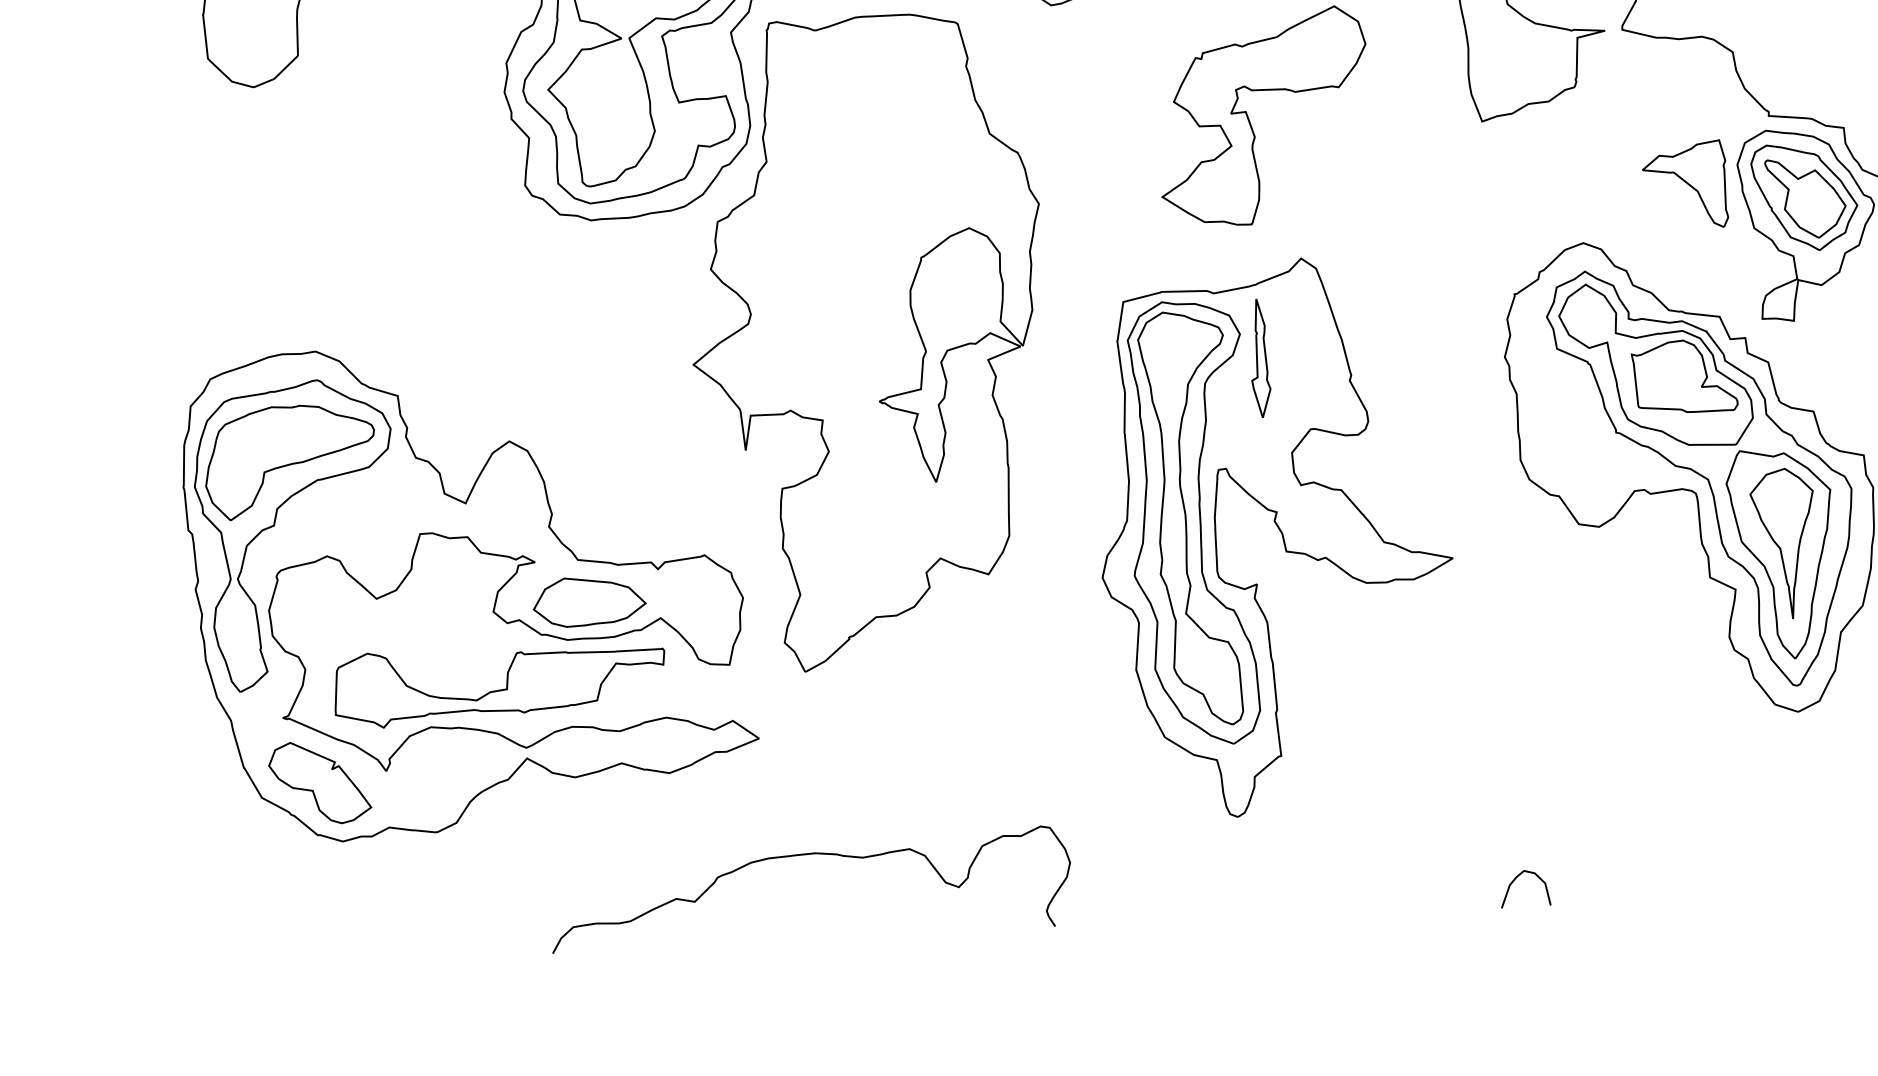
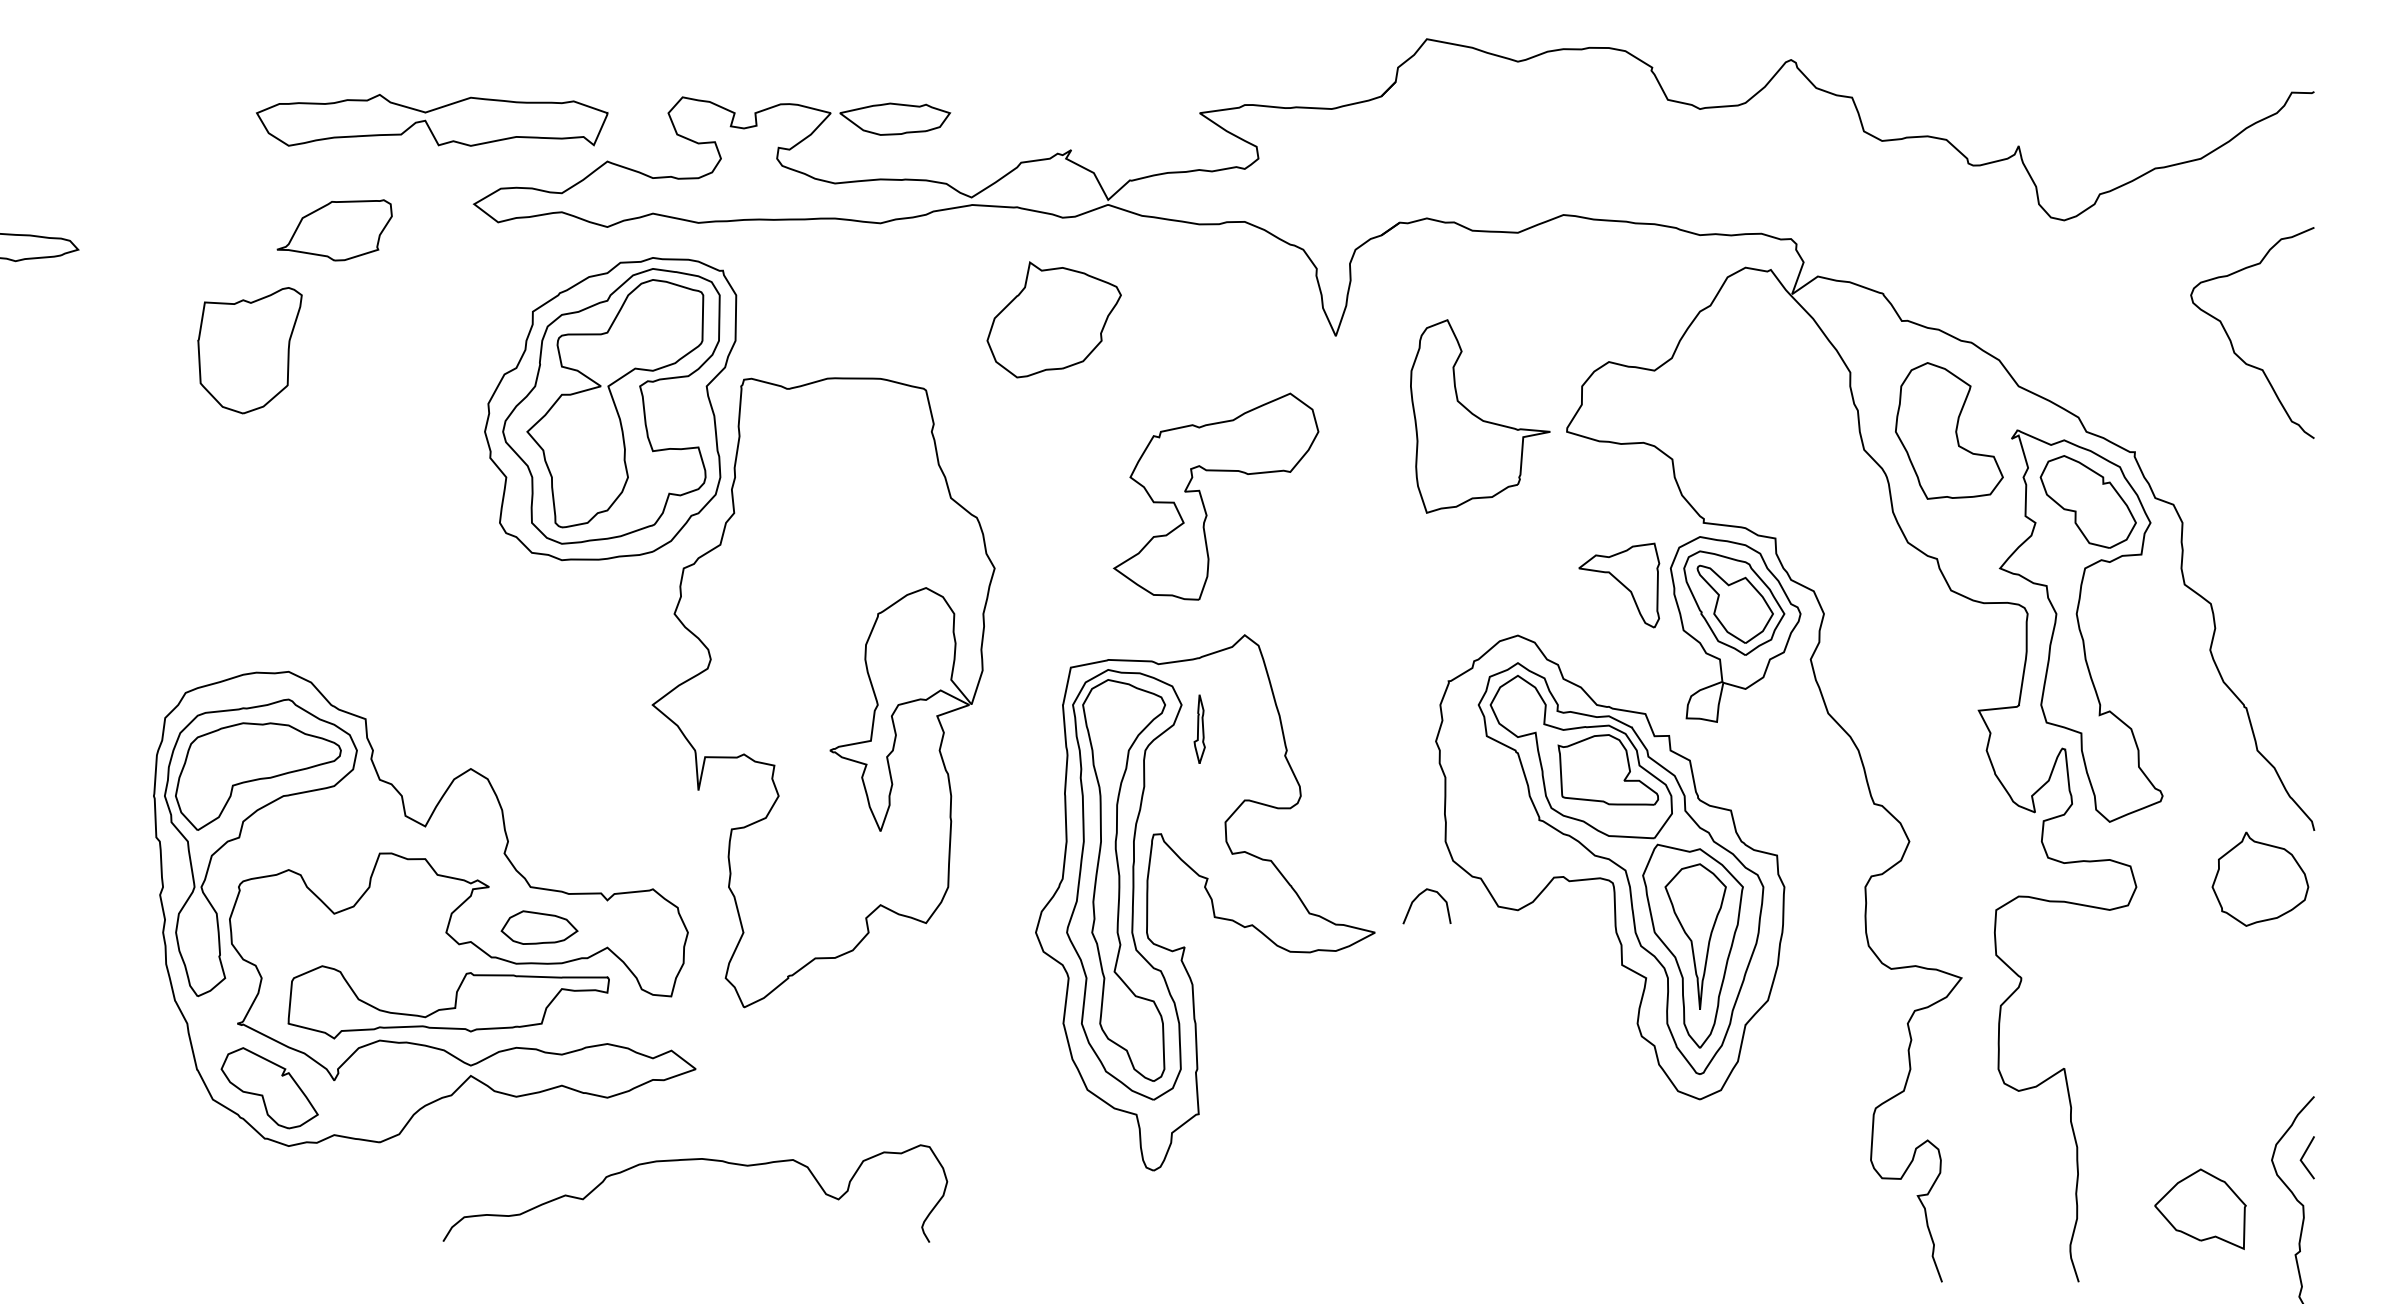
part: (1259, 357) -> (1199, 728), size x0.6
part: (589, 601) -> (539, 927), size x0.7
curve: (808, 855) -> (695, 1160), moved
curve: (1515, 879) -> (1418, 897), moved

